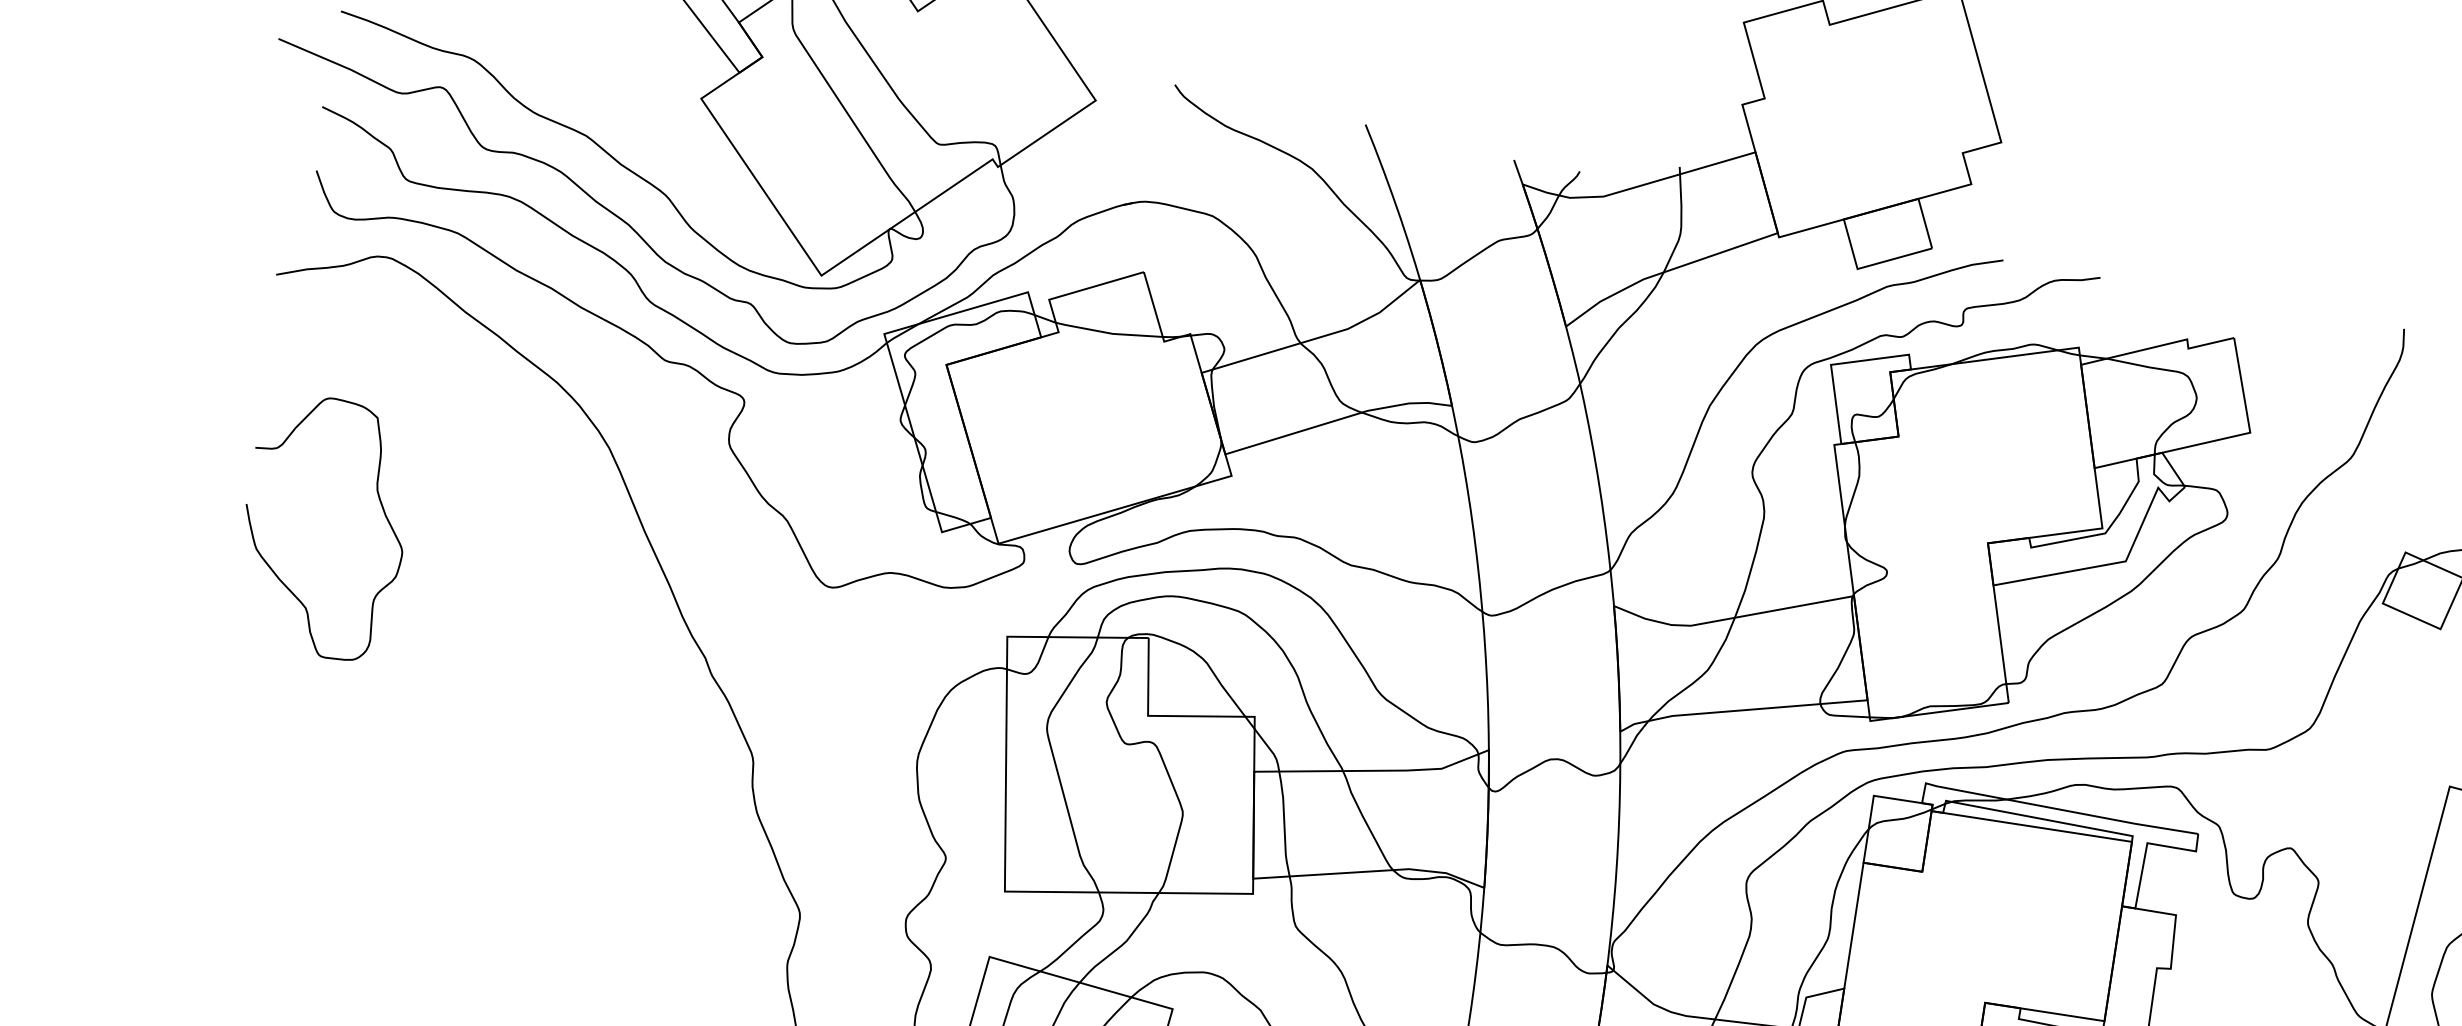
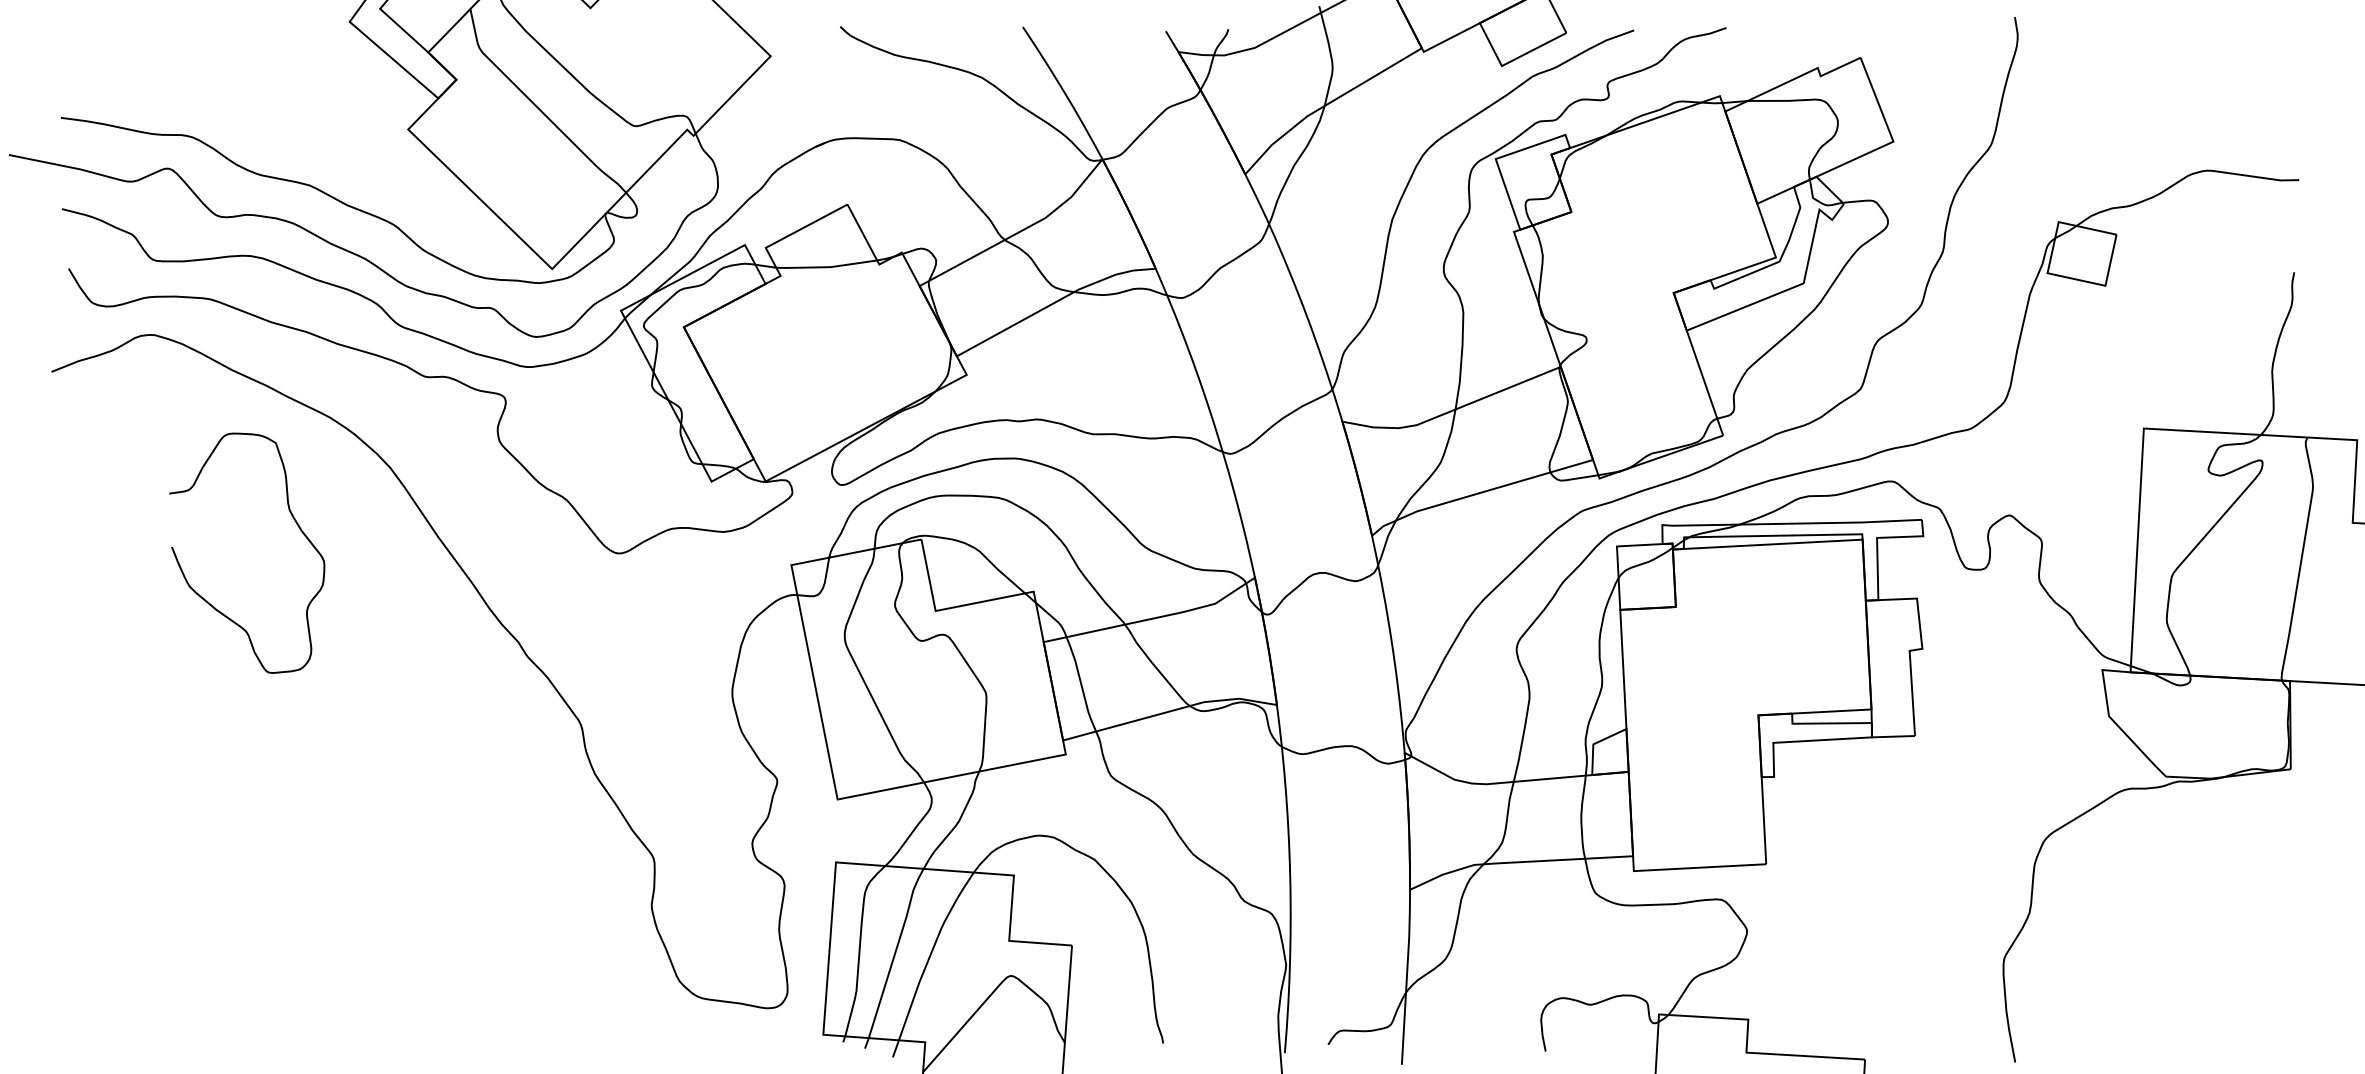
curve: (380, 503) -> (294, 521), moved

